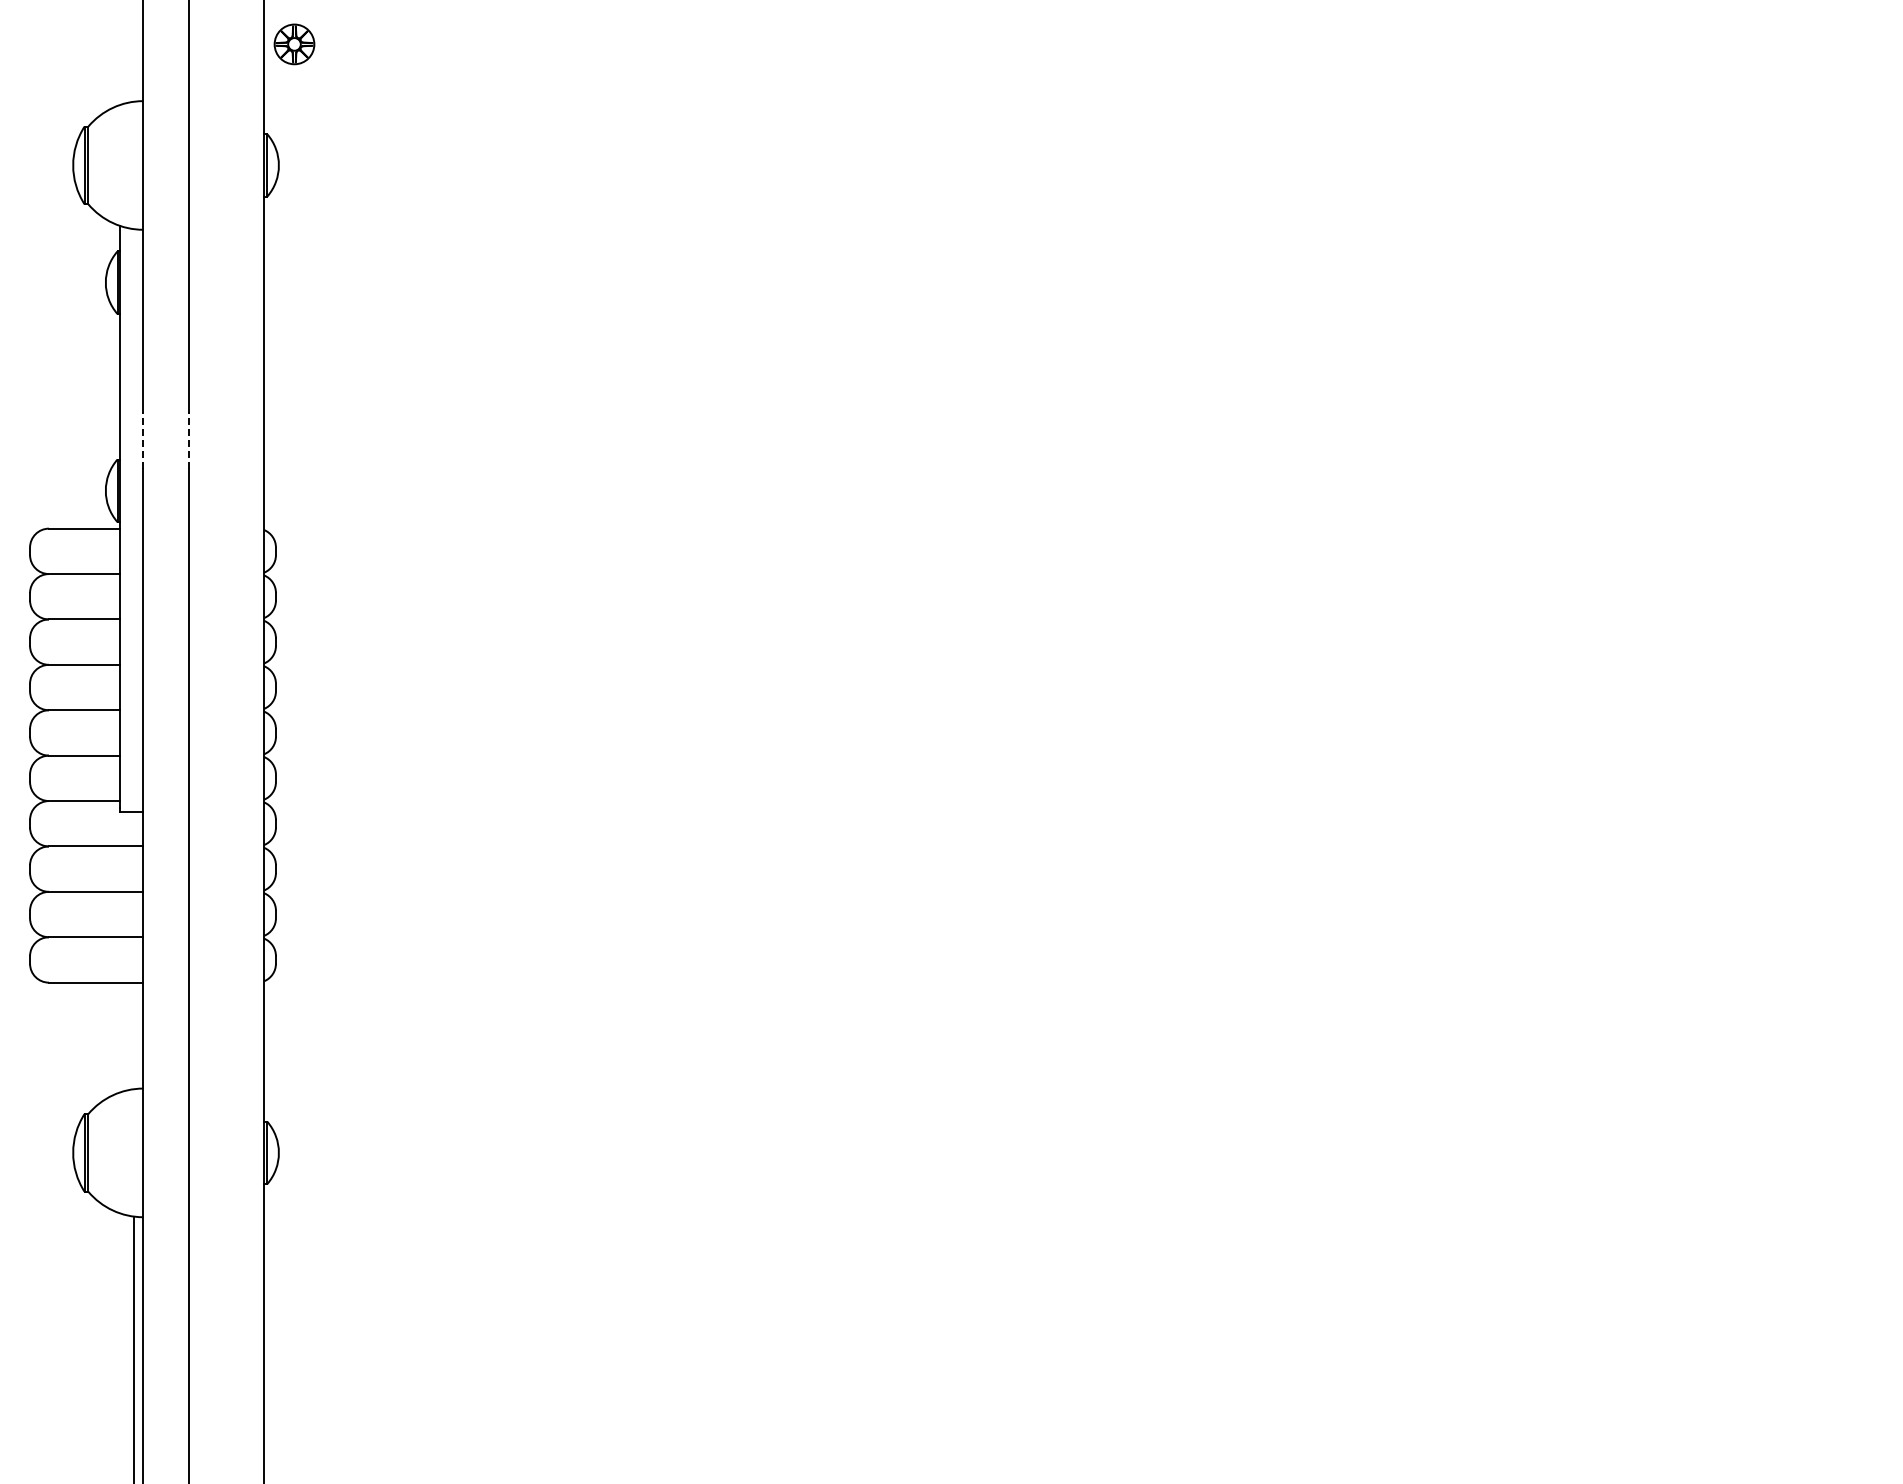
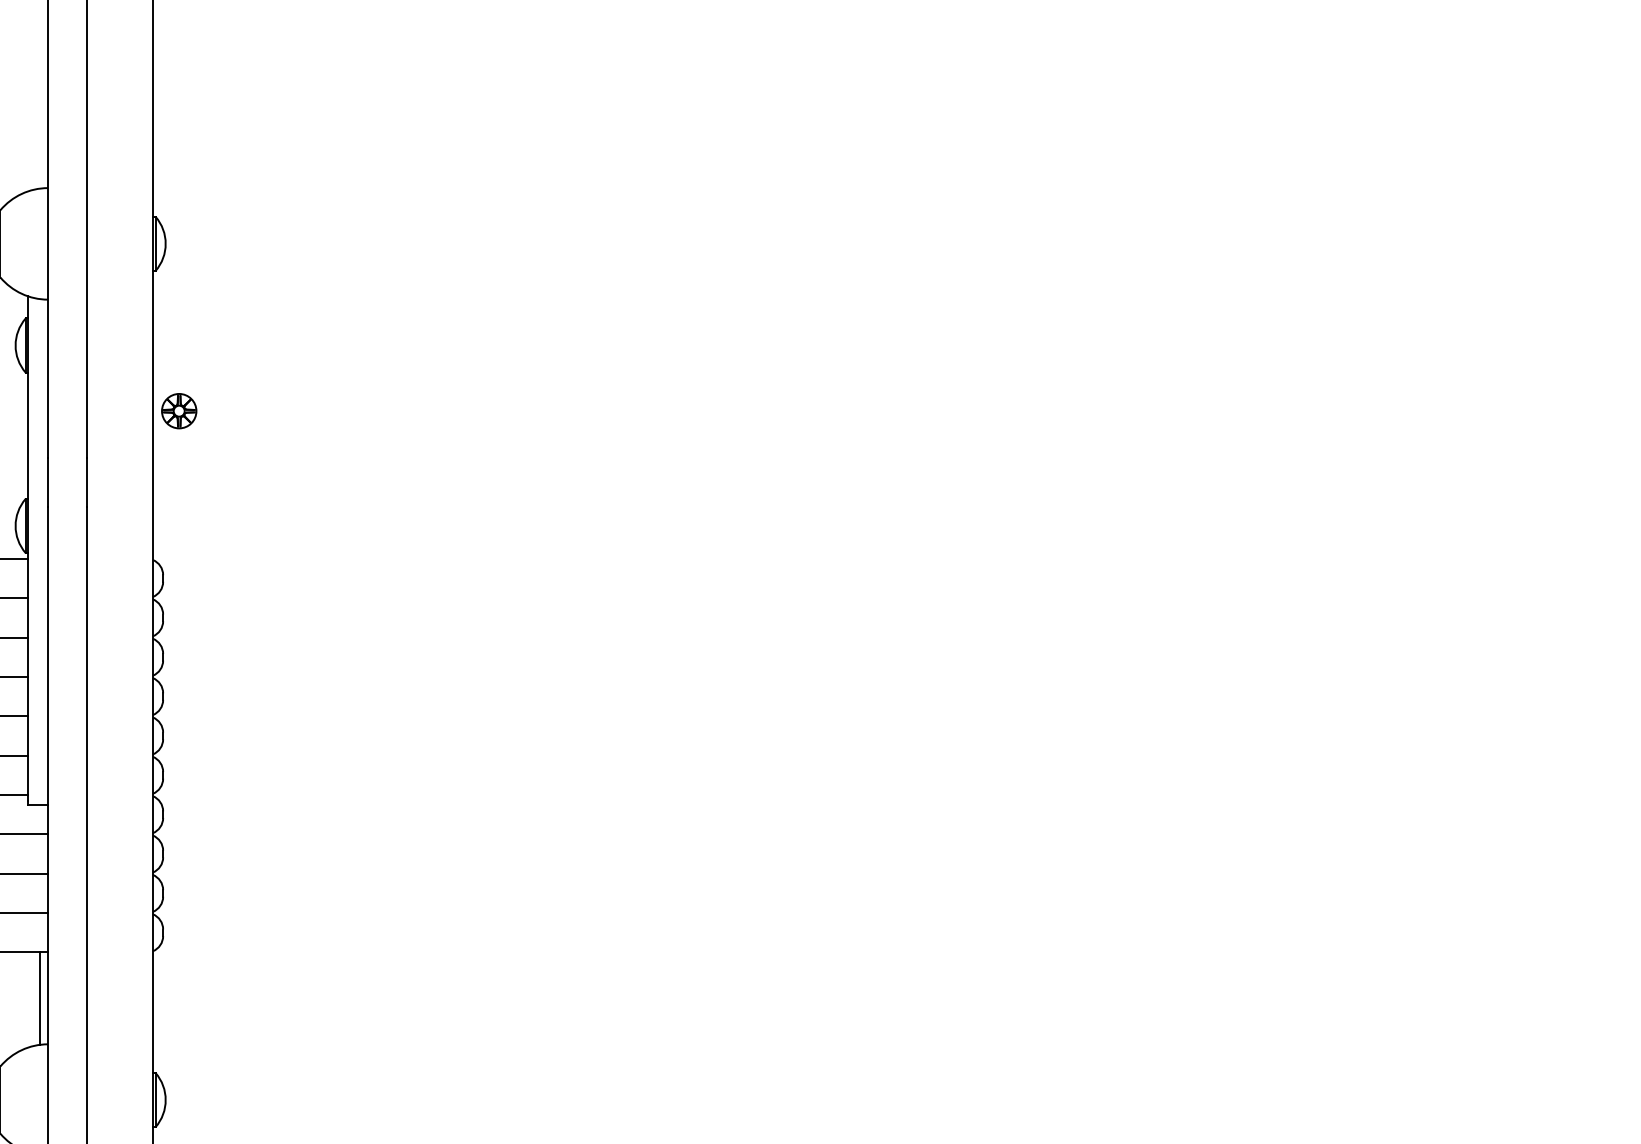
part: (294, 44) -> (179, 411), moved
line: (143, 440) -> (48, 482), dashed -> solid
line: (188, 440) -> (87, 482), dashed -> solid
line: (134, 1035) -> (40, 998), added

